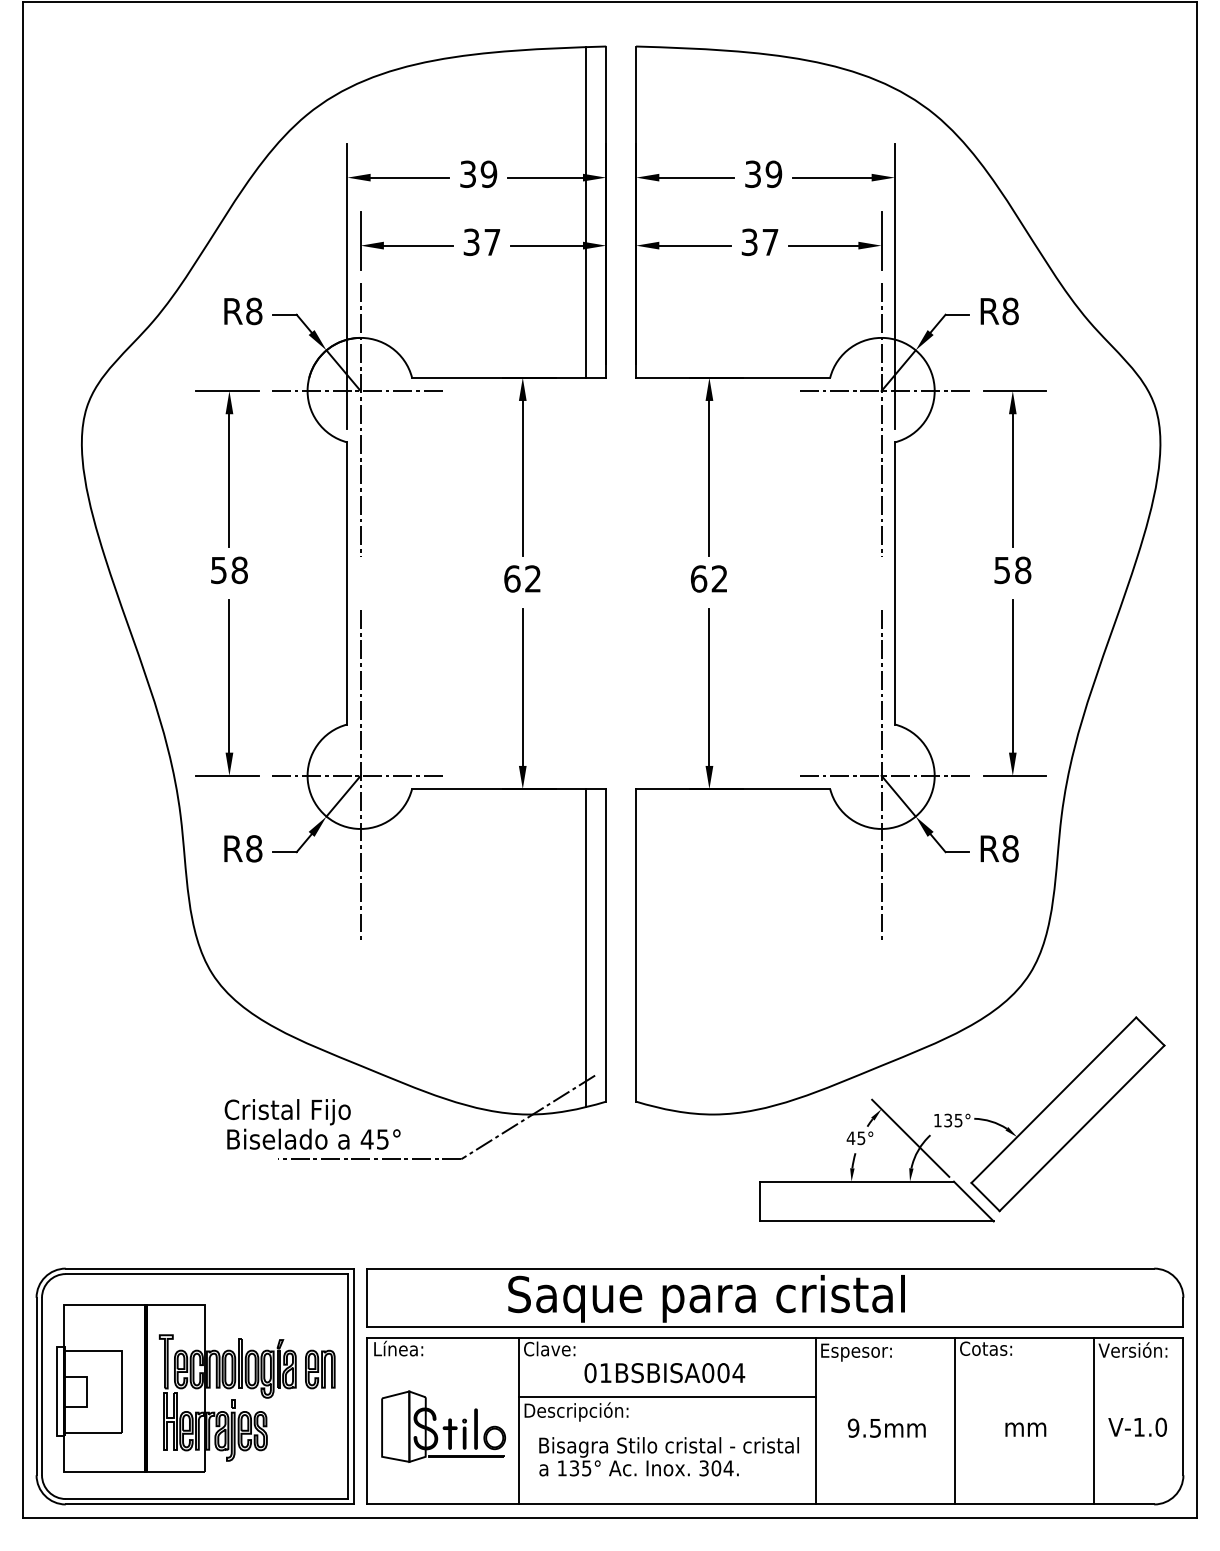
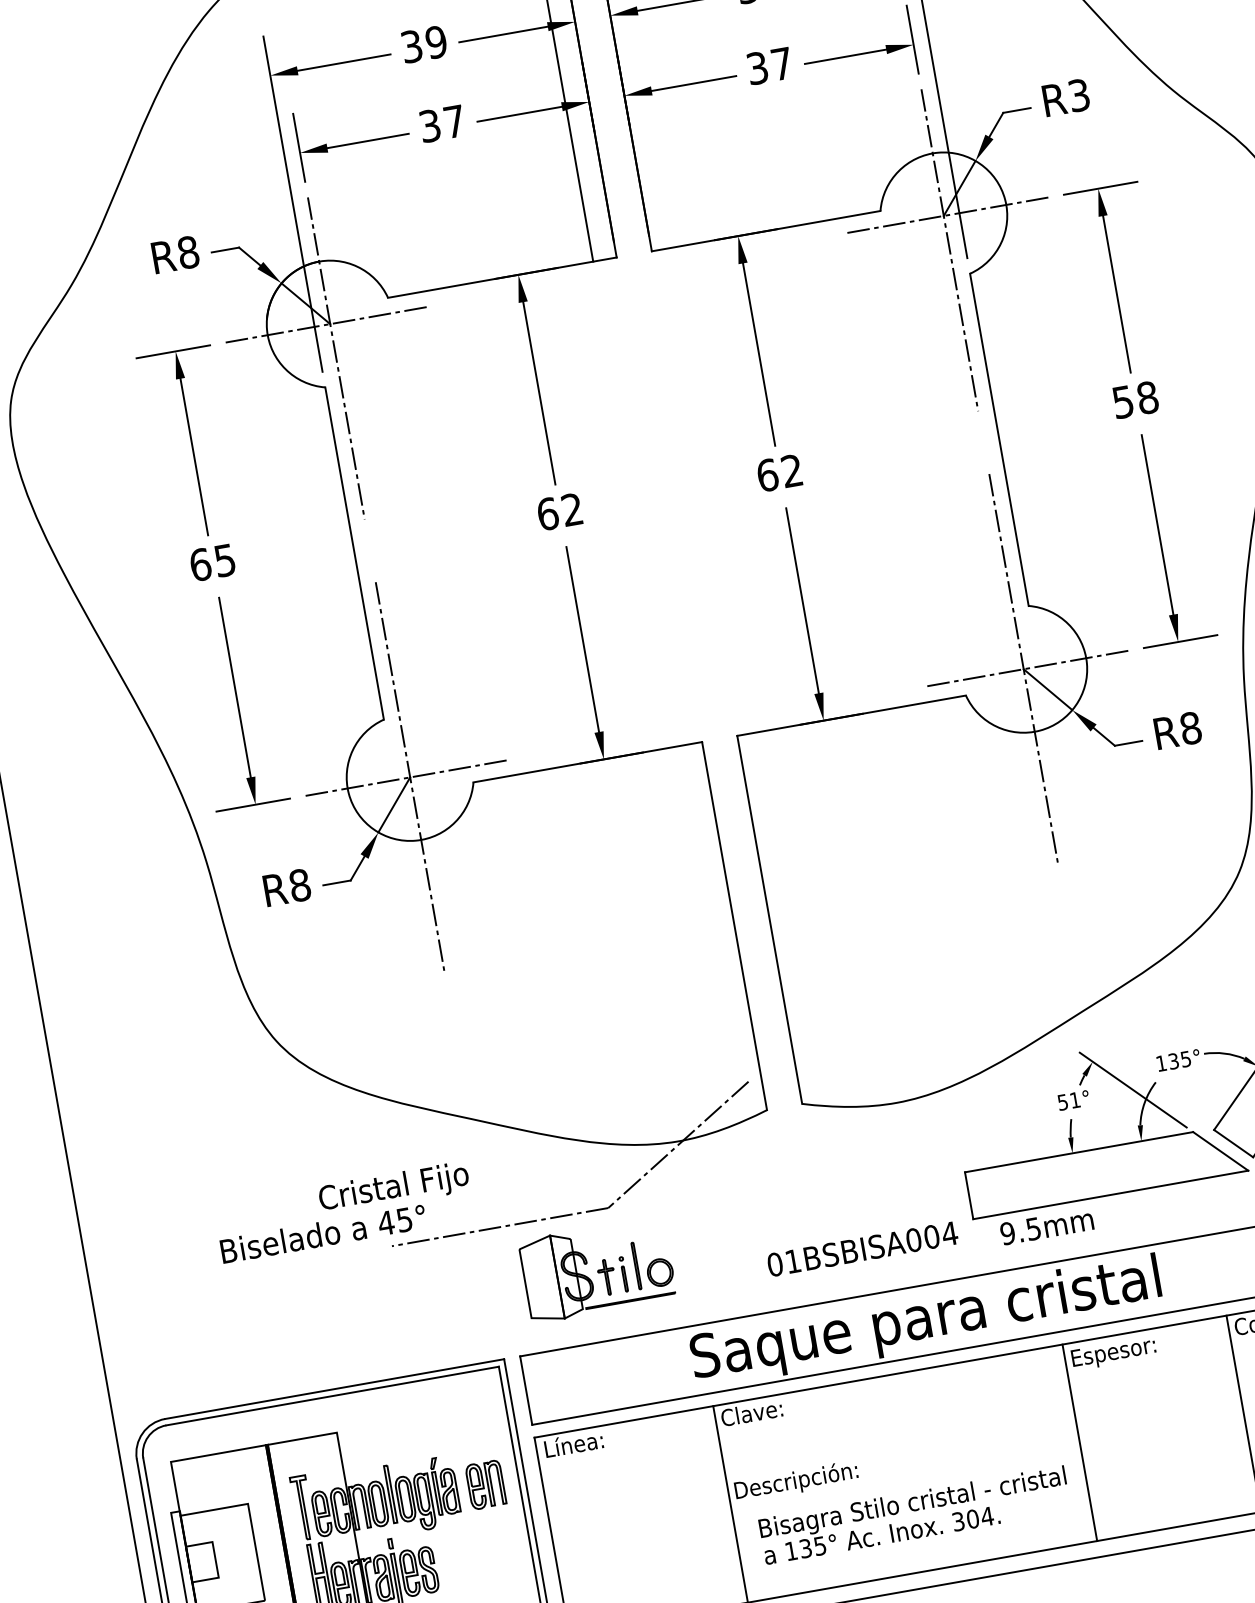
text: (1010, 311) -> (1079, 95), R8 -> R3
text: (228, 570) -> (211, 562), 58 -> 65
line: (586, 948) -> (711, 933), removed
text: (313, 1138) -> (322, 1233), moved
text: (855, 1138) -> (1068, 1101), 45° -> 51°
text: (664, 1373) -> (862, 1249), moved
line: (666, 1397) -> (899, 1446), removed
part: (443, 1426) -> (597, 1269), moved
text: (886, 1427) -> (1046, 1225), moved

